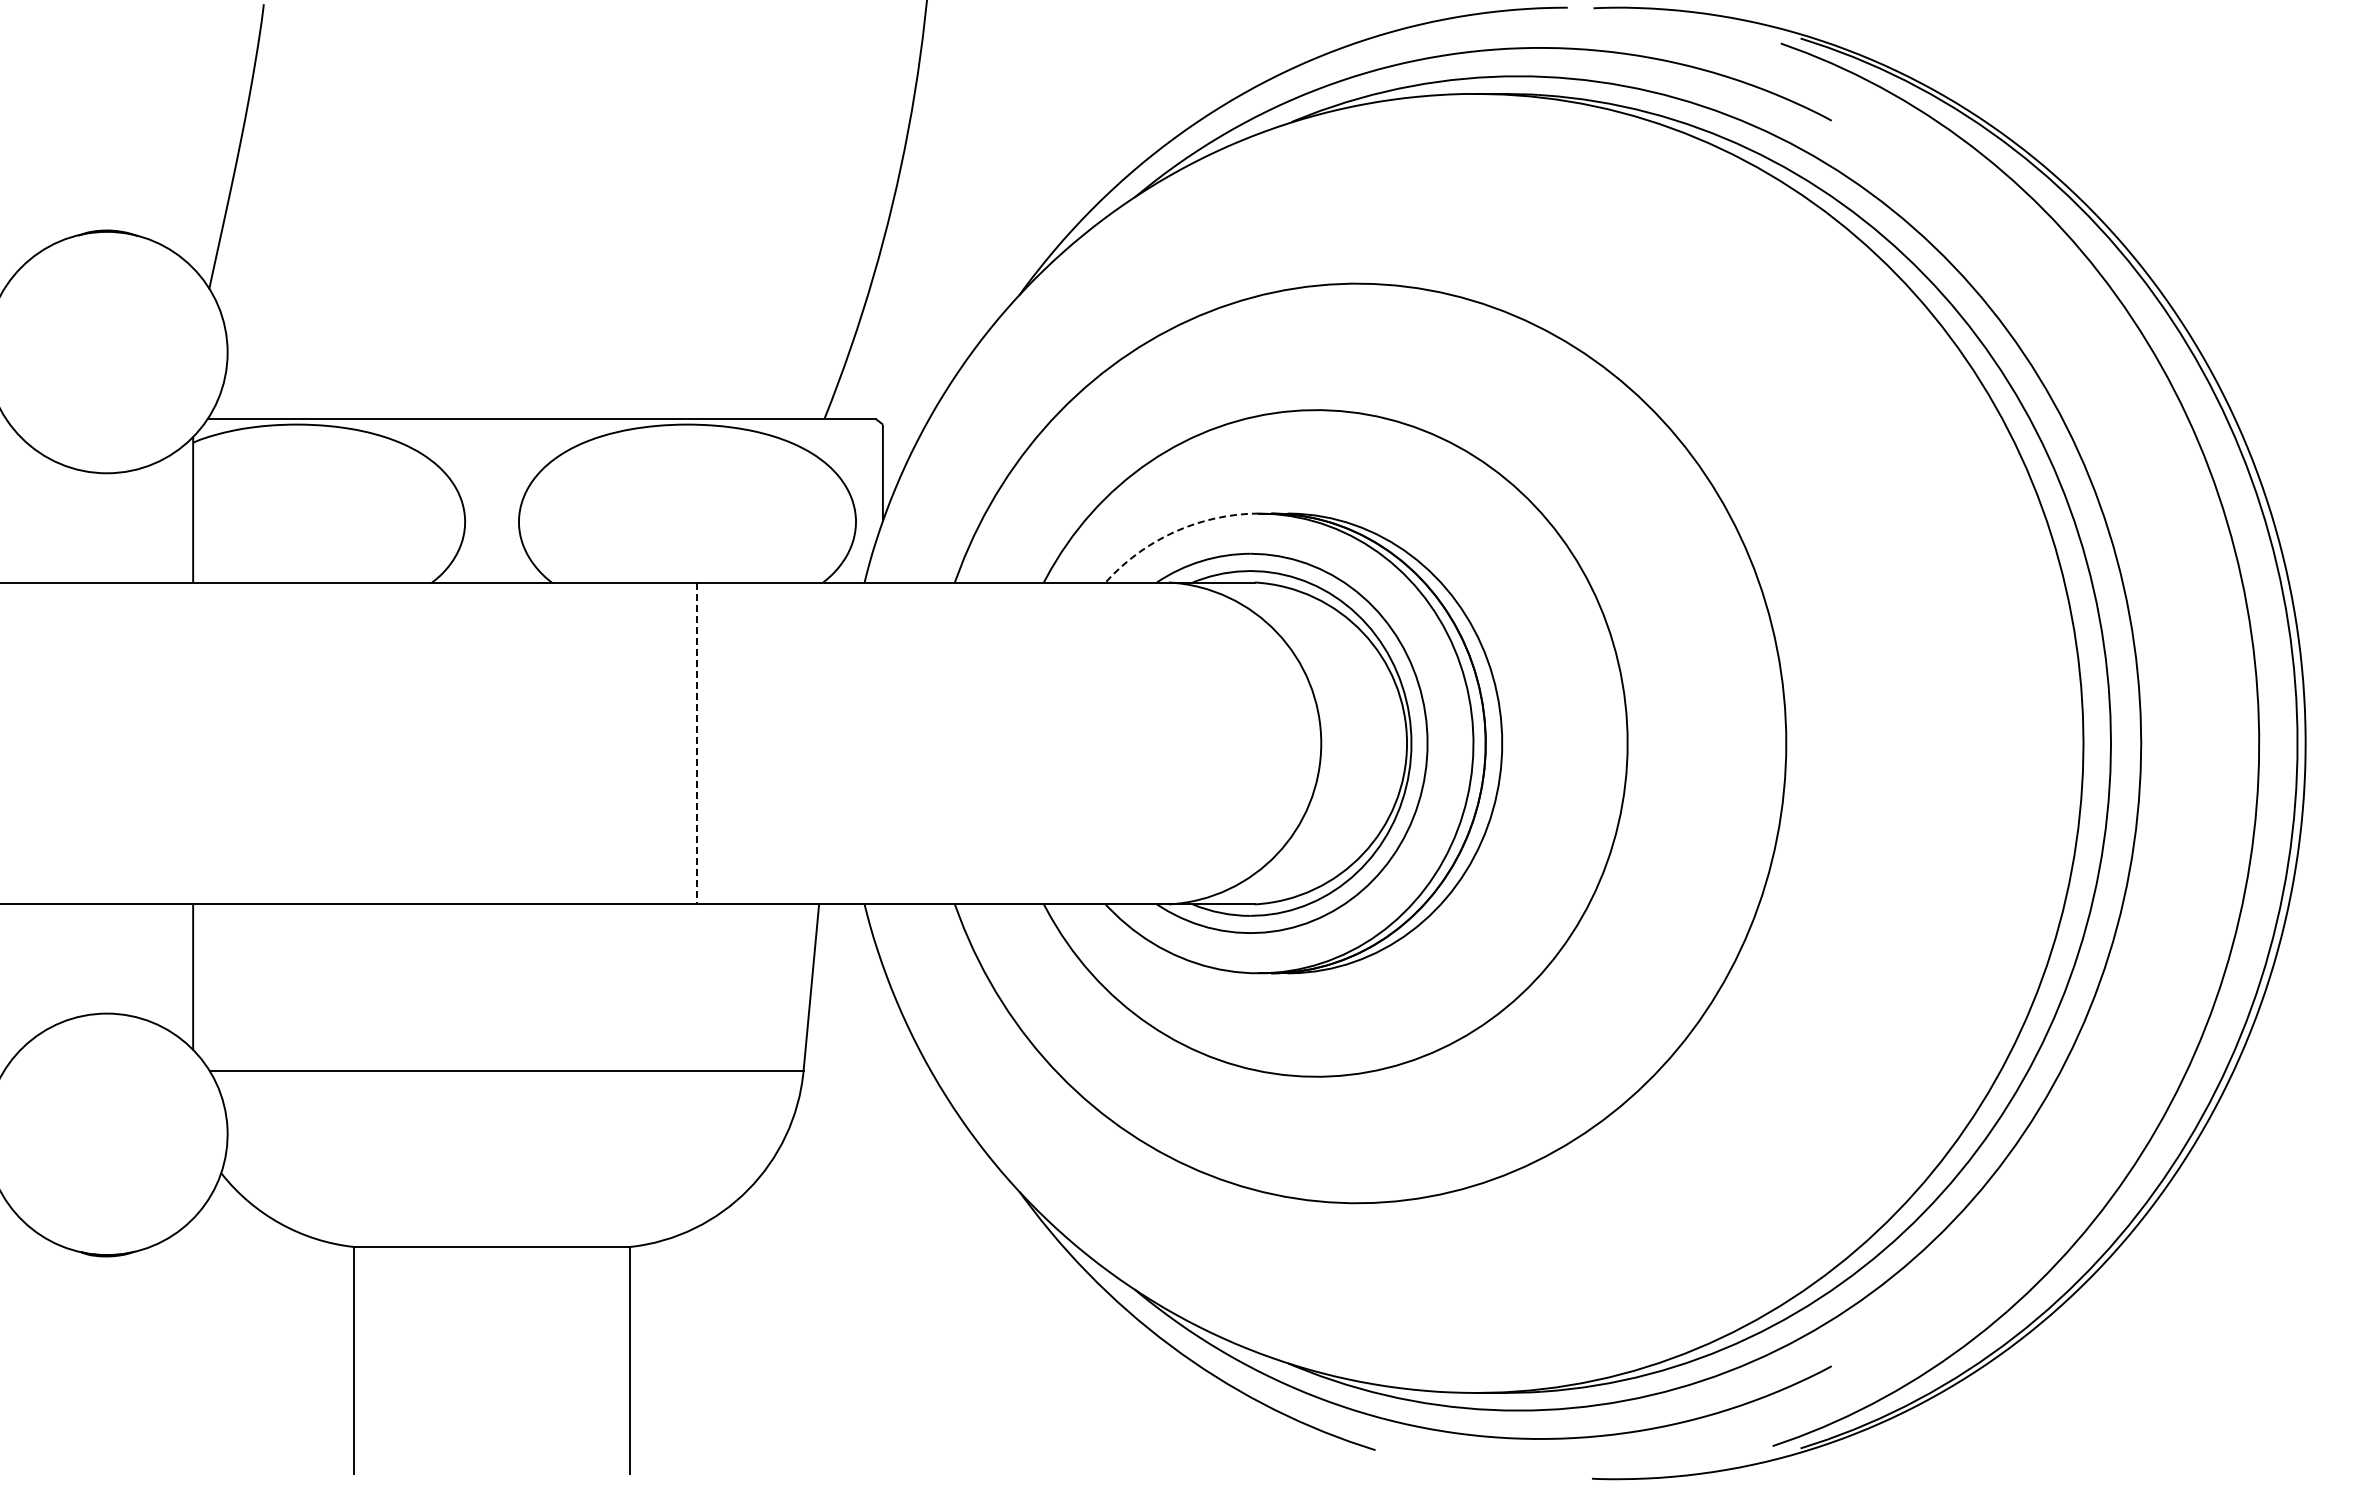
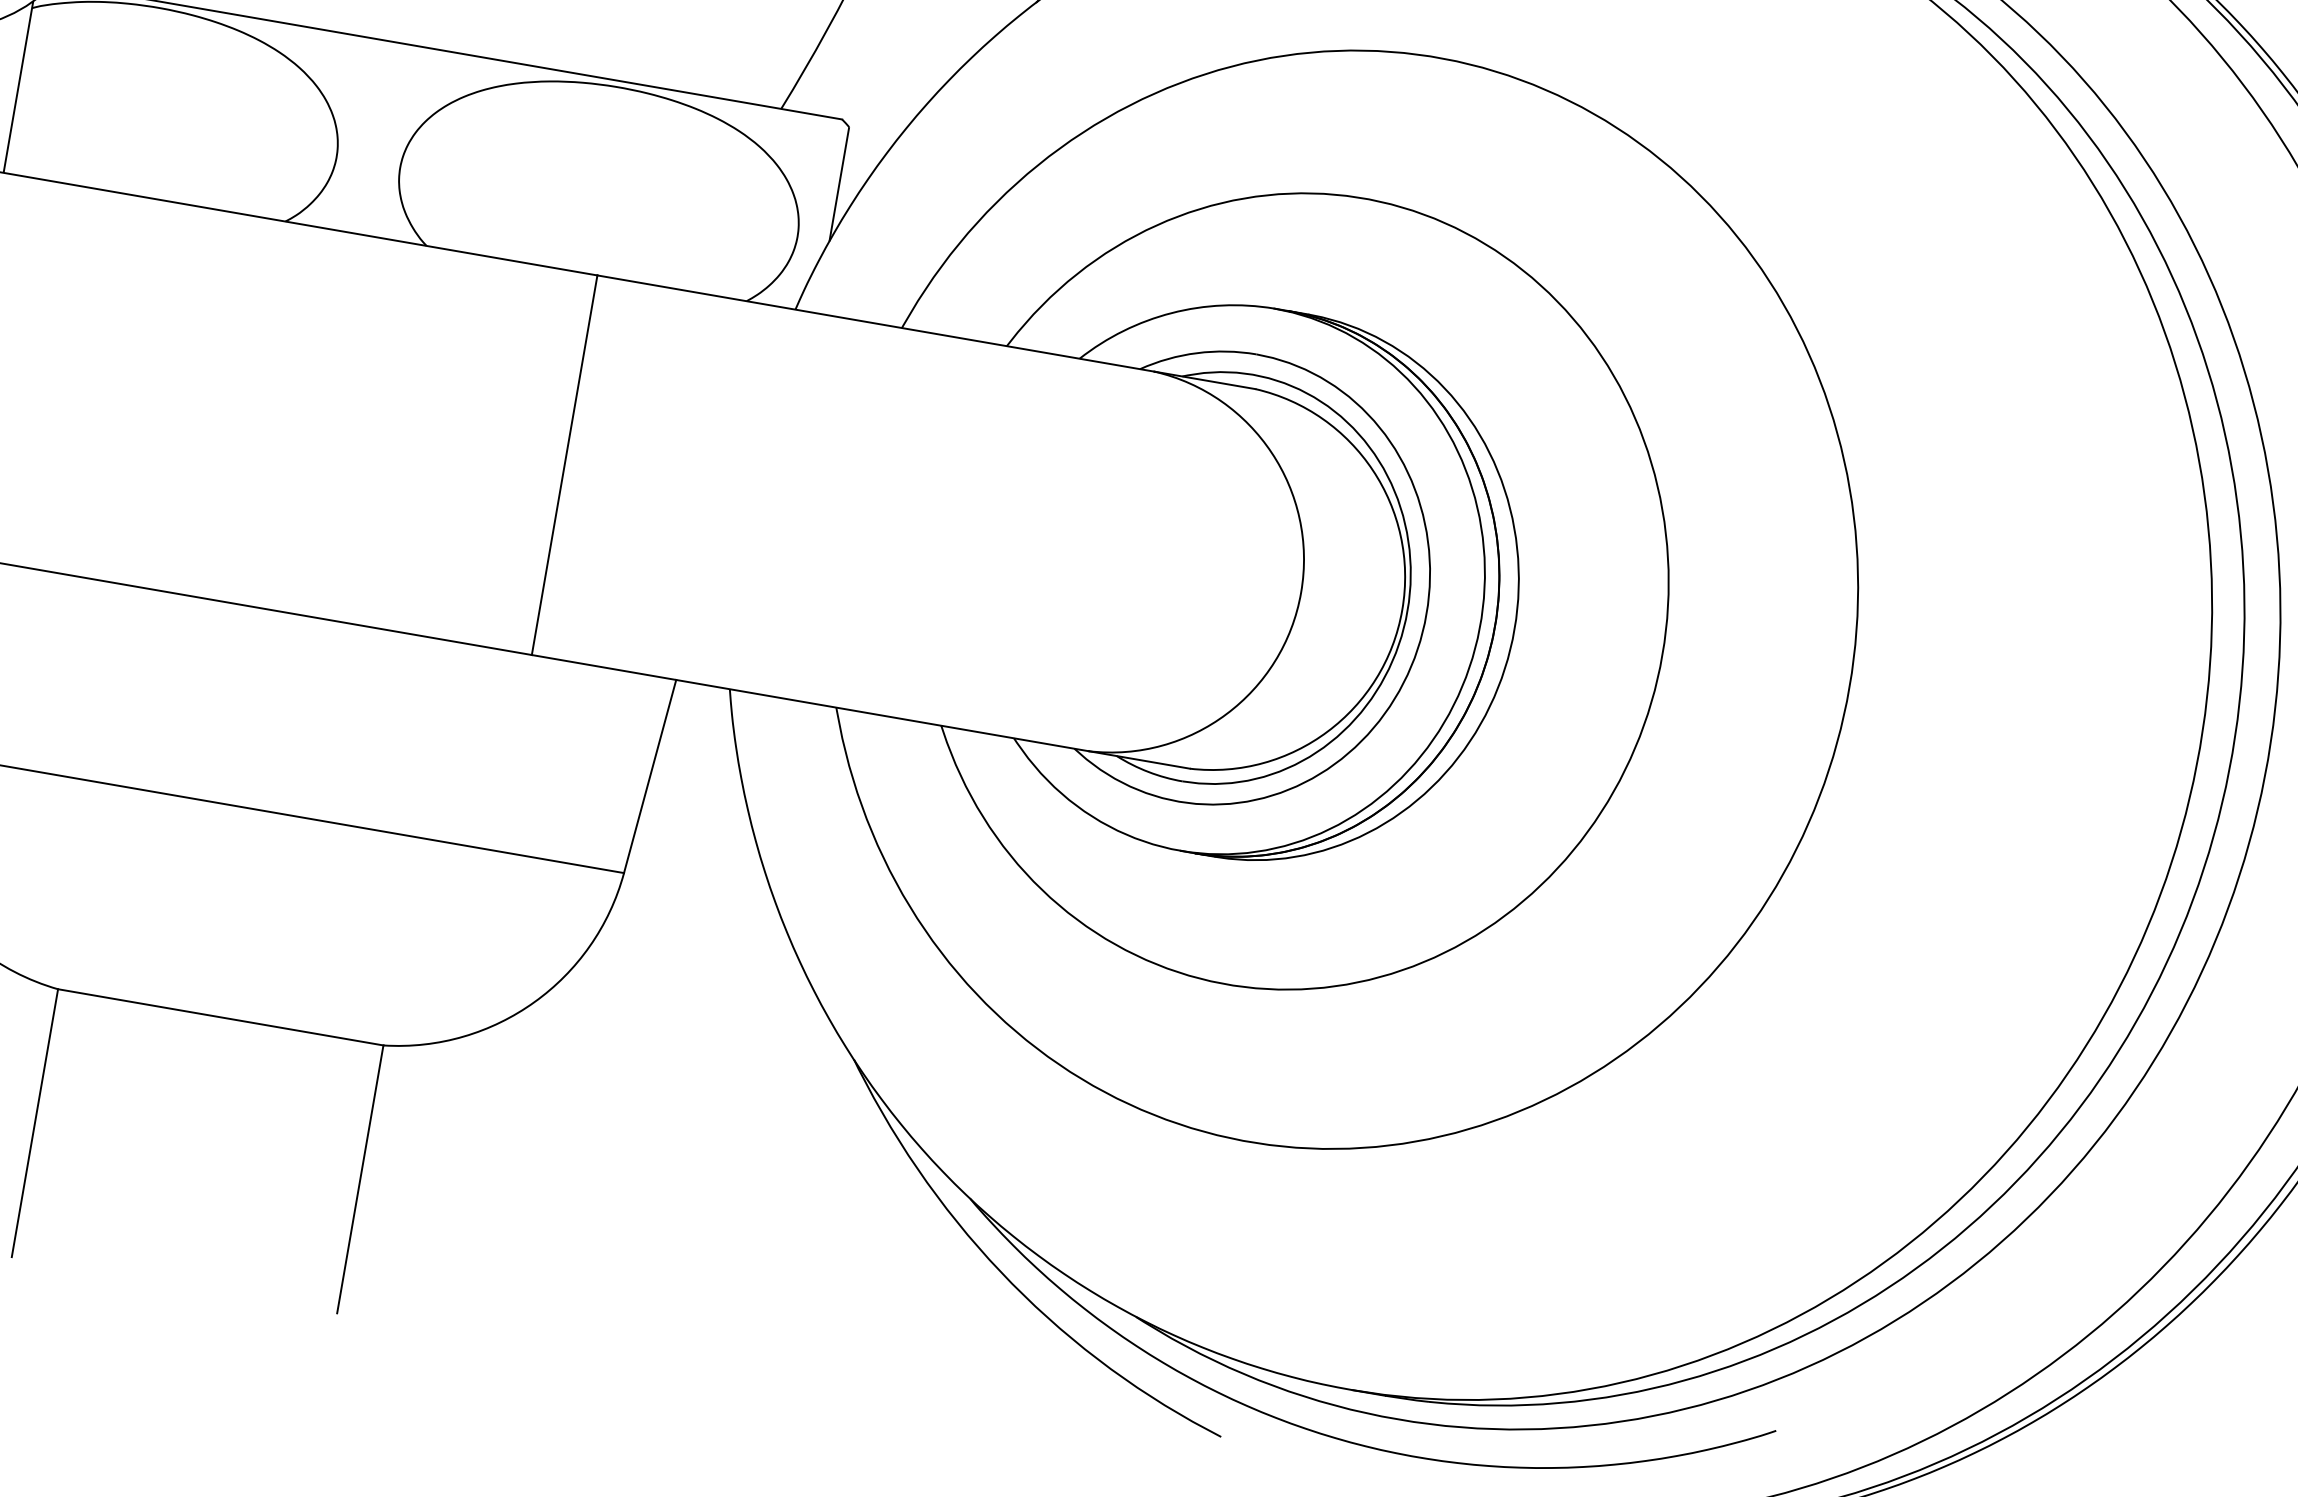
arc: (1174, 531) -> (1171, 312), dashed -> solid
line: (696, 743) -> (564, 465), dashed -> solid

